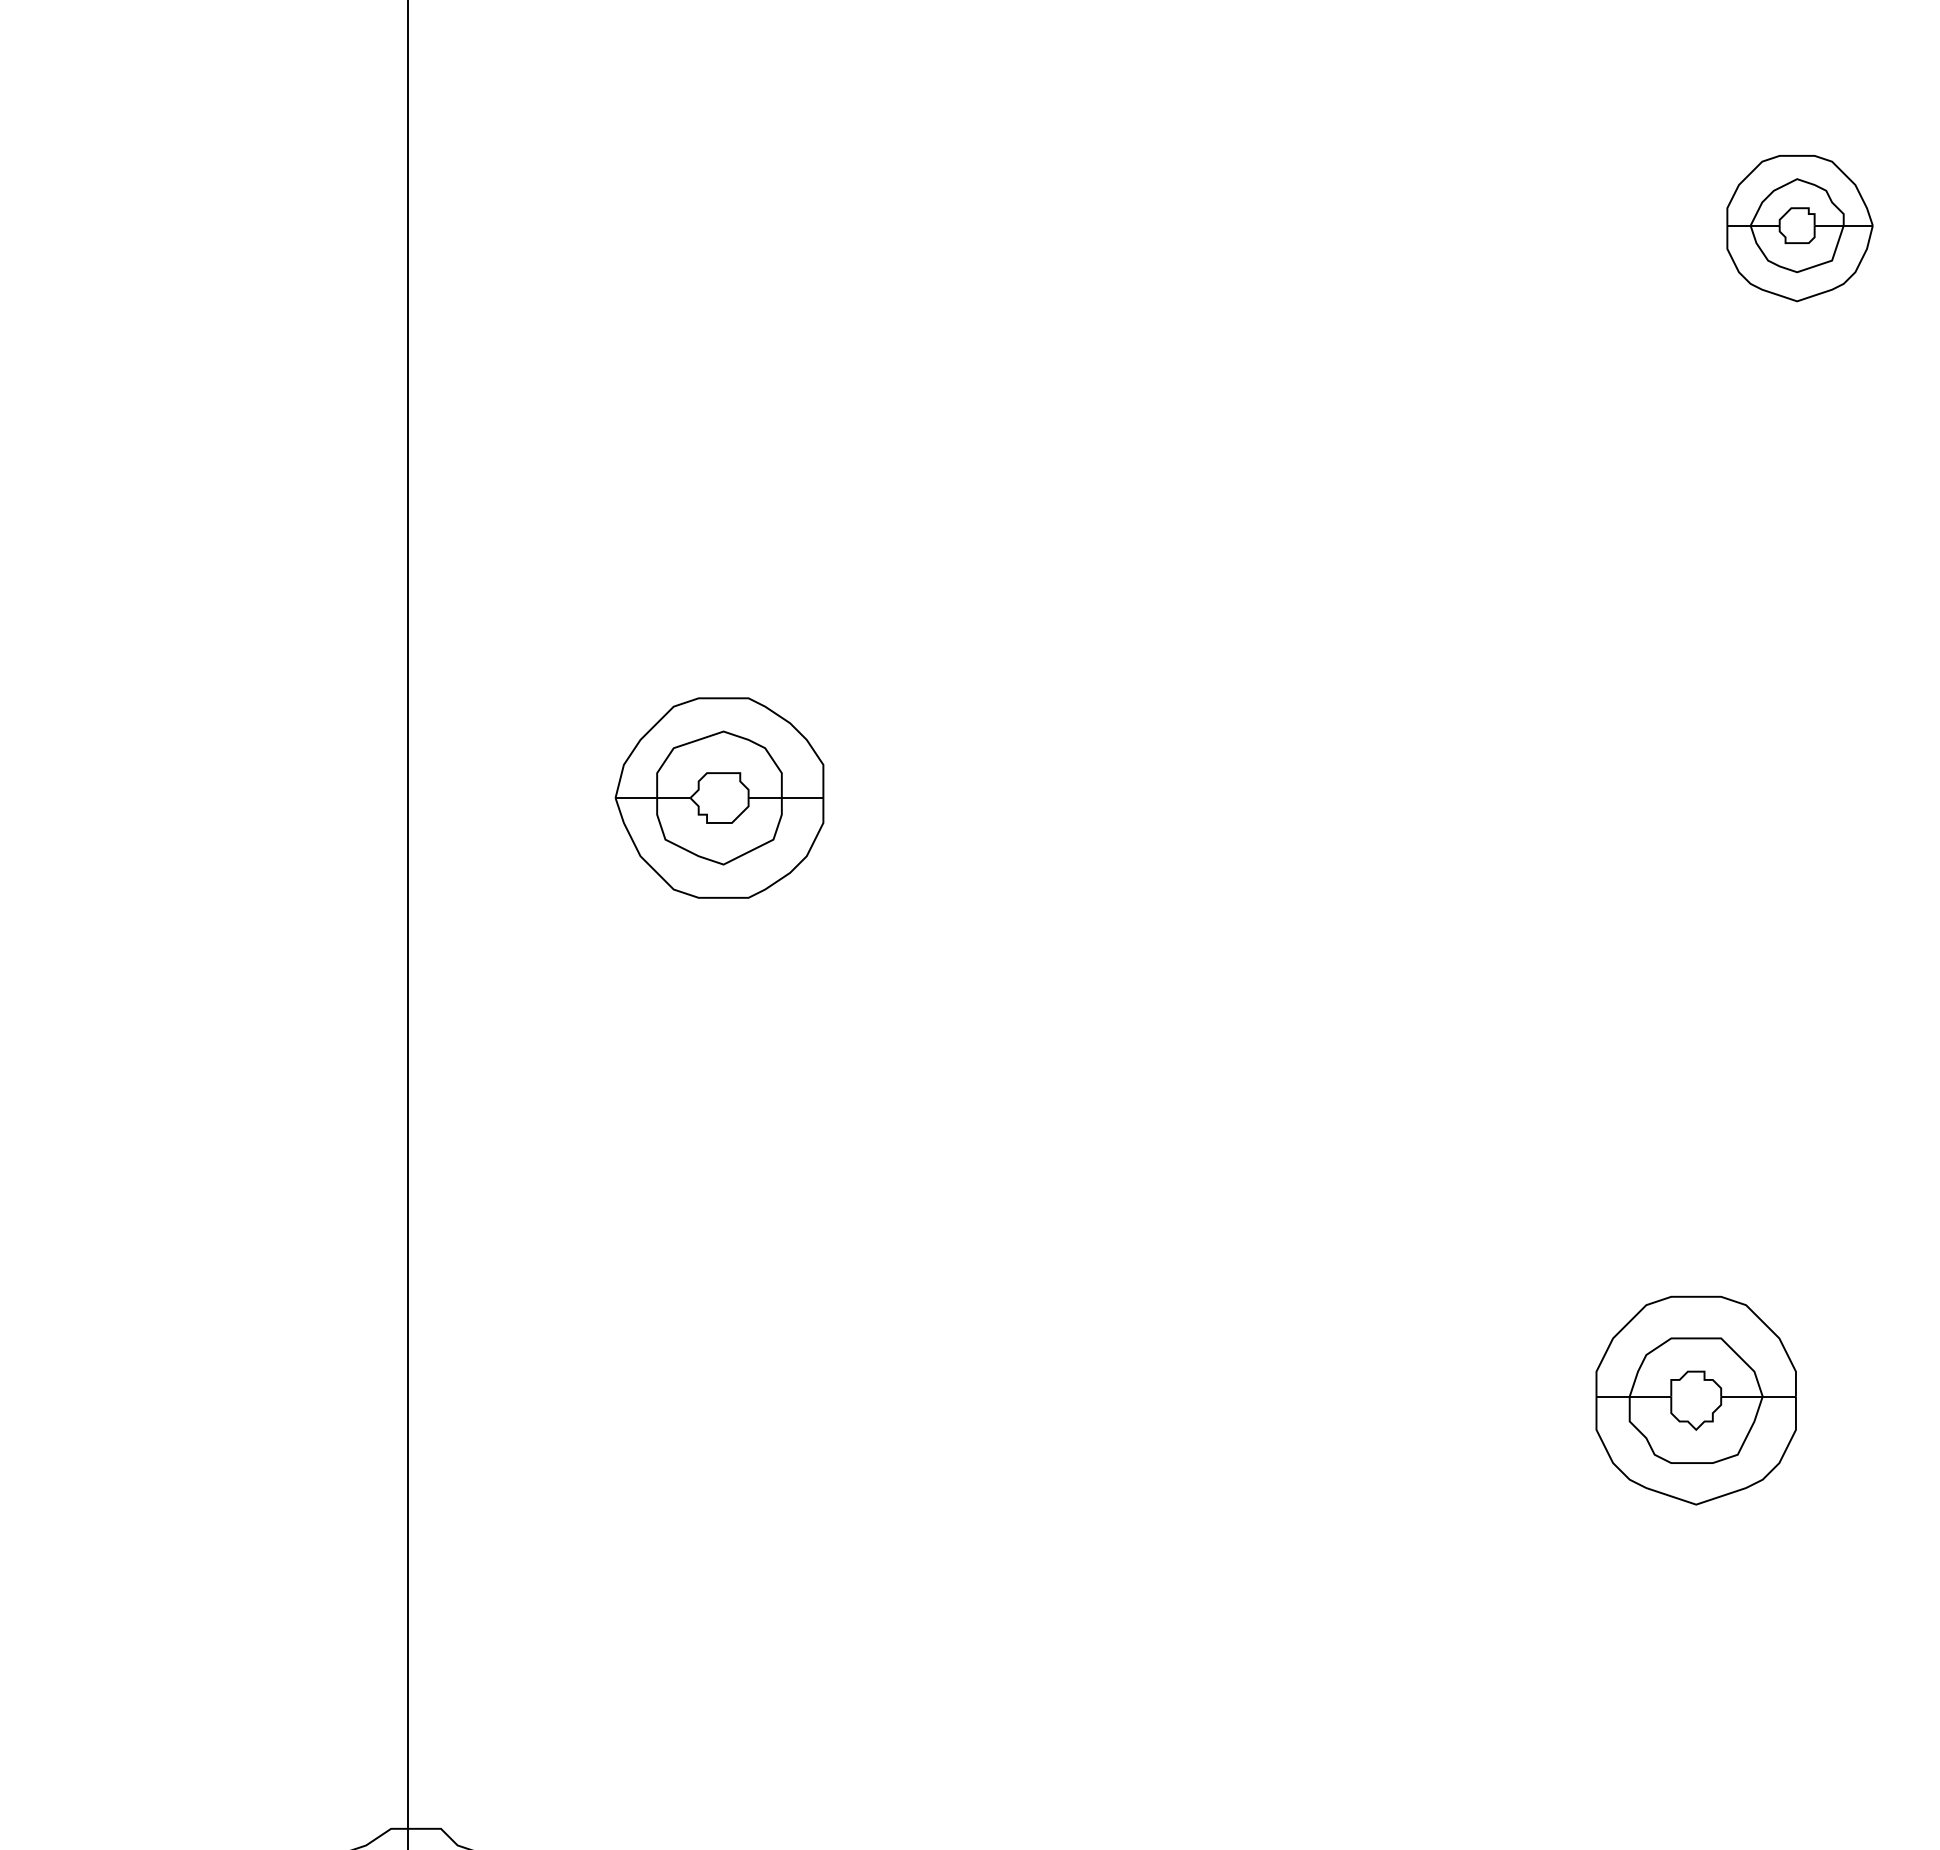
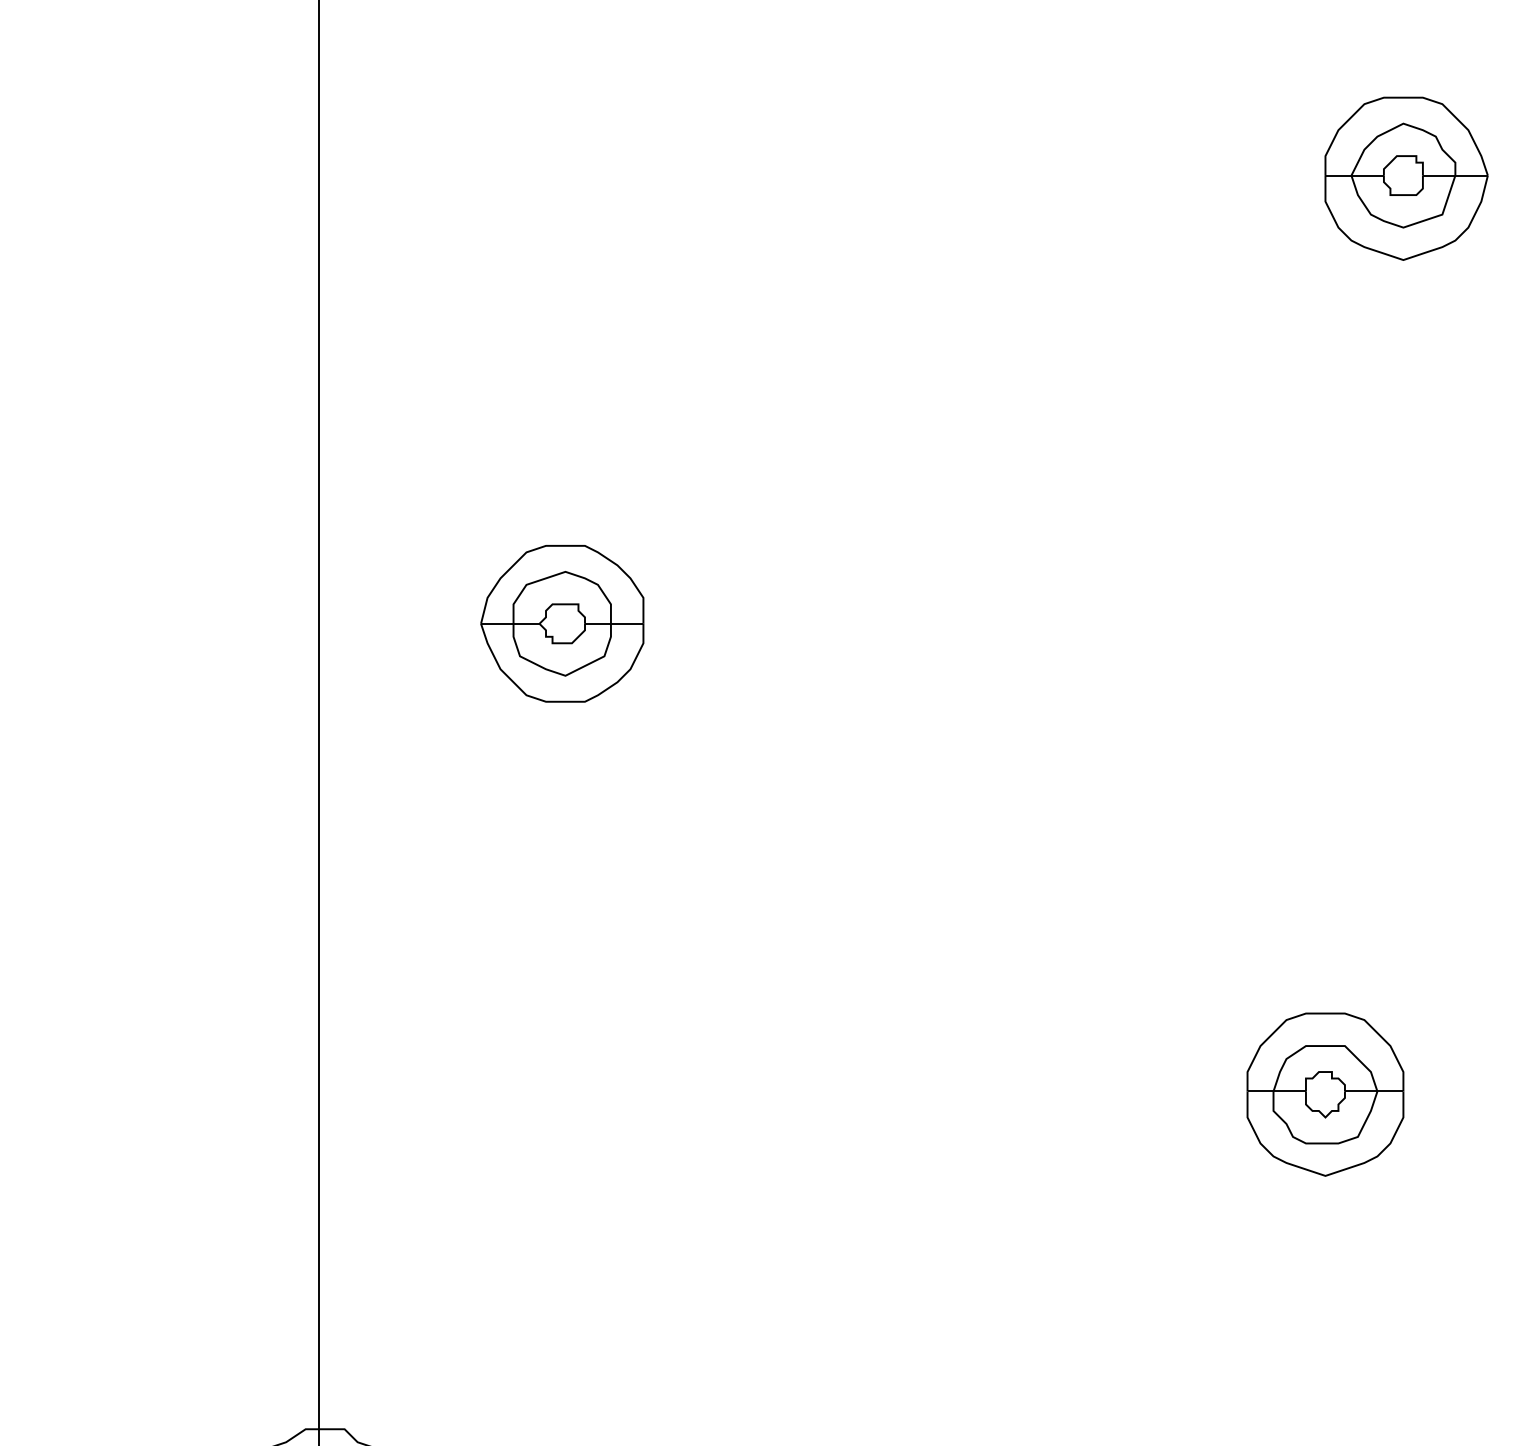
part: (1799, 228) -> (1406, 178), size x1.43

